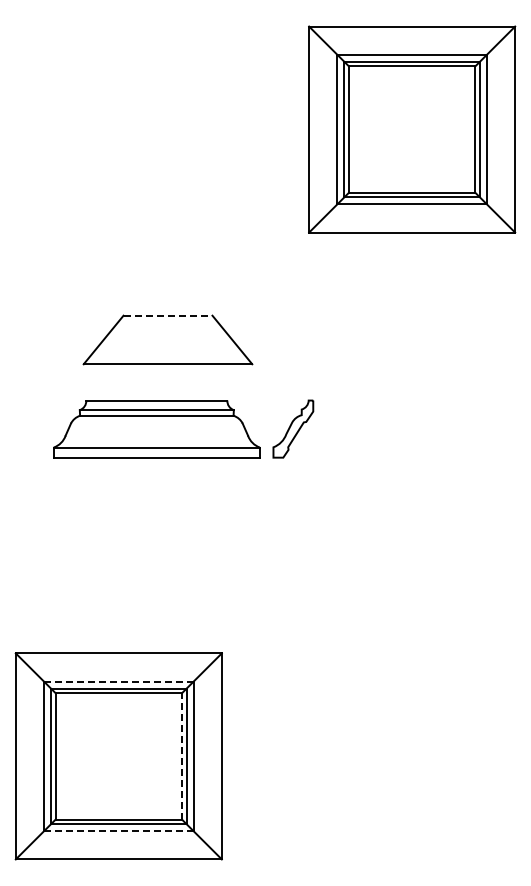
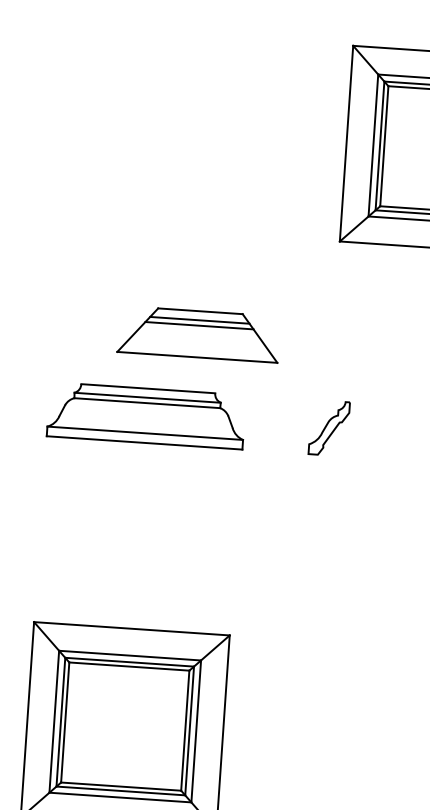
line: (168, 315) -> (200, 311), dashed -> solid
line: (167, 325) -> (199, 320), added
line: (167, 330) -> (199, 325), added
part: (293, 428) -> (329, 427), moved
part: (156, 429) -> (146, 416), moved
line: (118, 681) -> (129, 655), dashed -> solid
line: (182, 755) -> (185, 729), dashed -> solid
line: (118, 831) -> (120, 797), dashed -> solid

